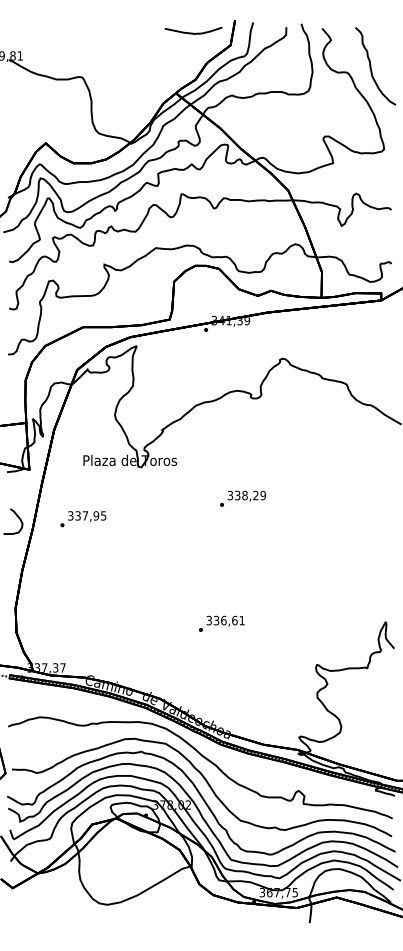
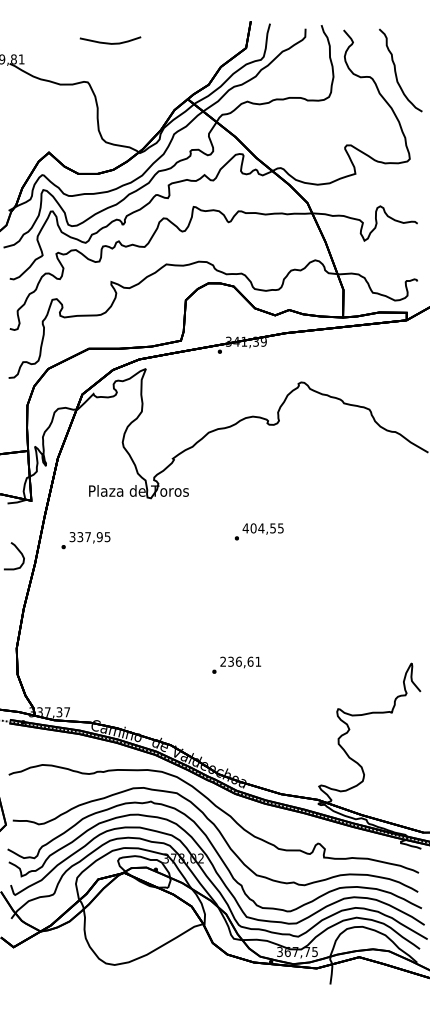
curve: (193, 32) -> (110, 42), moved
text: (246, 495) -> (262, 528), 338,29 -> 404,55
text: (82, 519) -> (85, 540), moved
text: (209, 620) -> (223, 661), 336,61 -> 236,61

